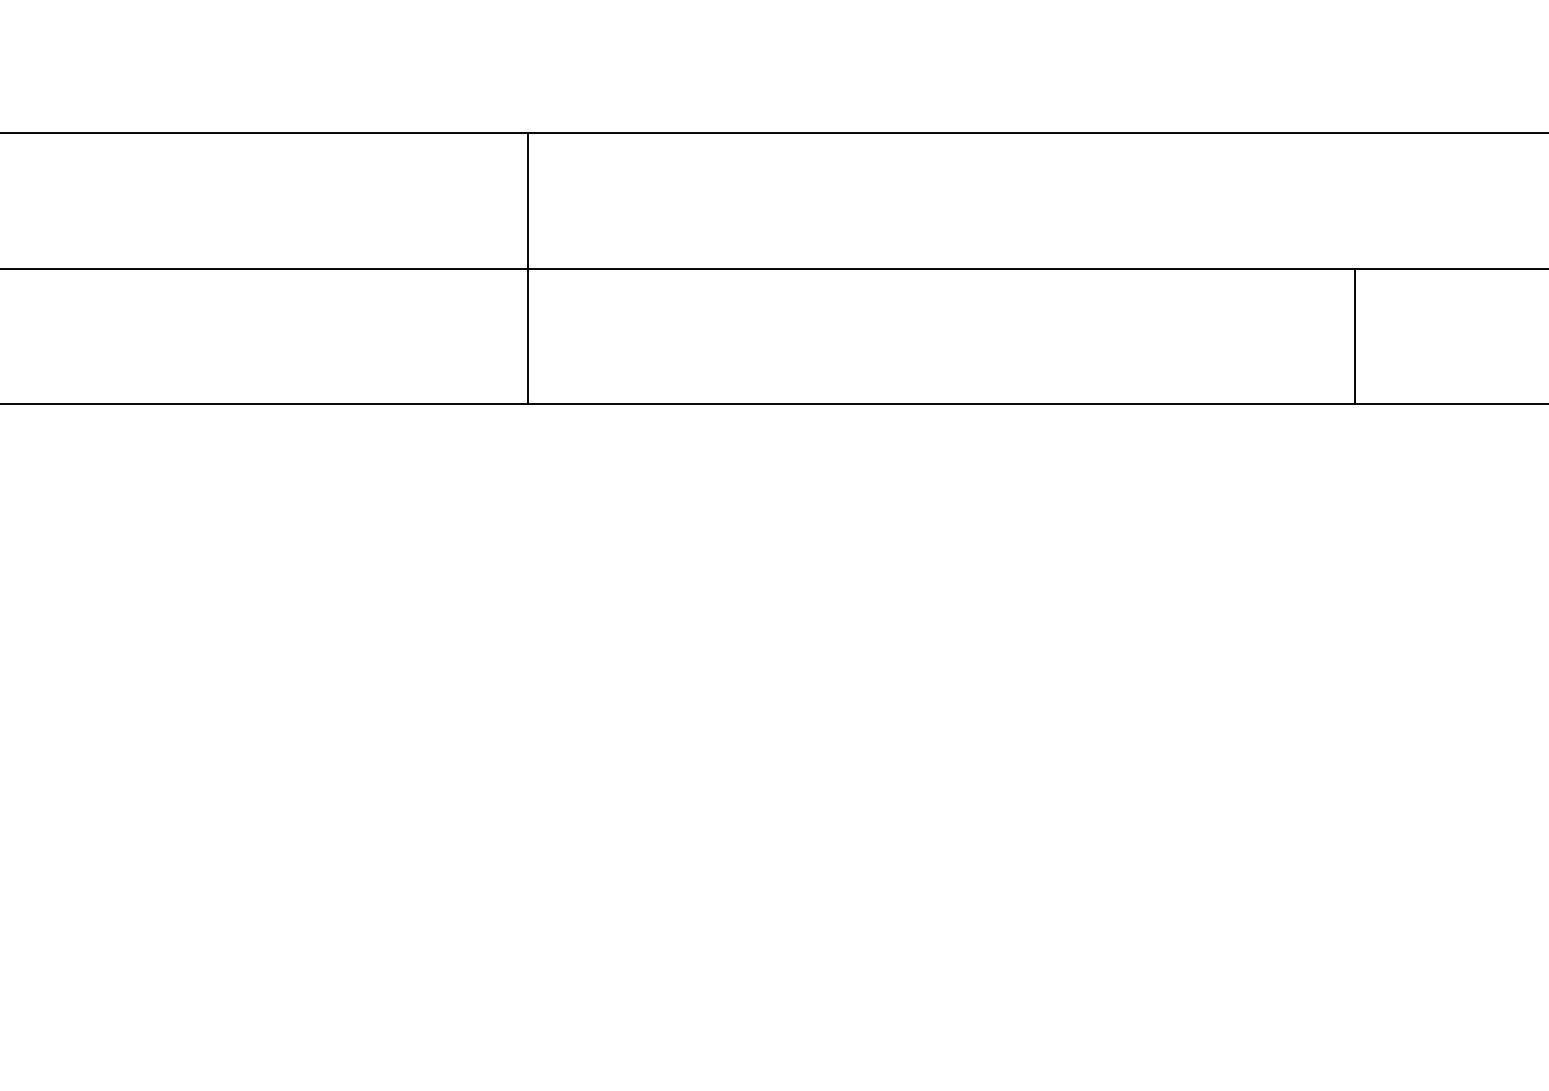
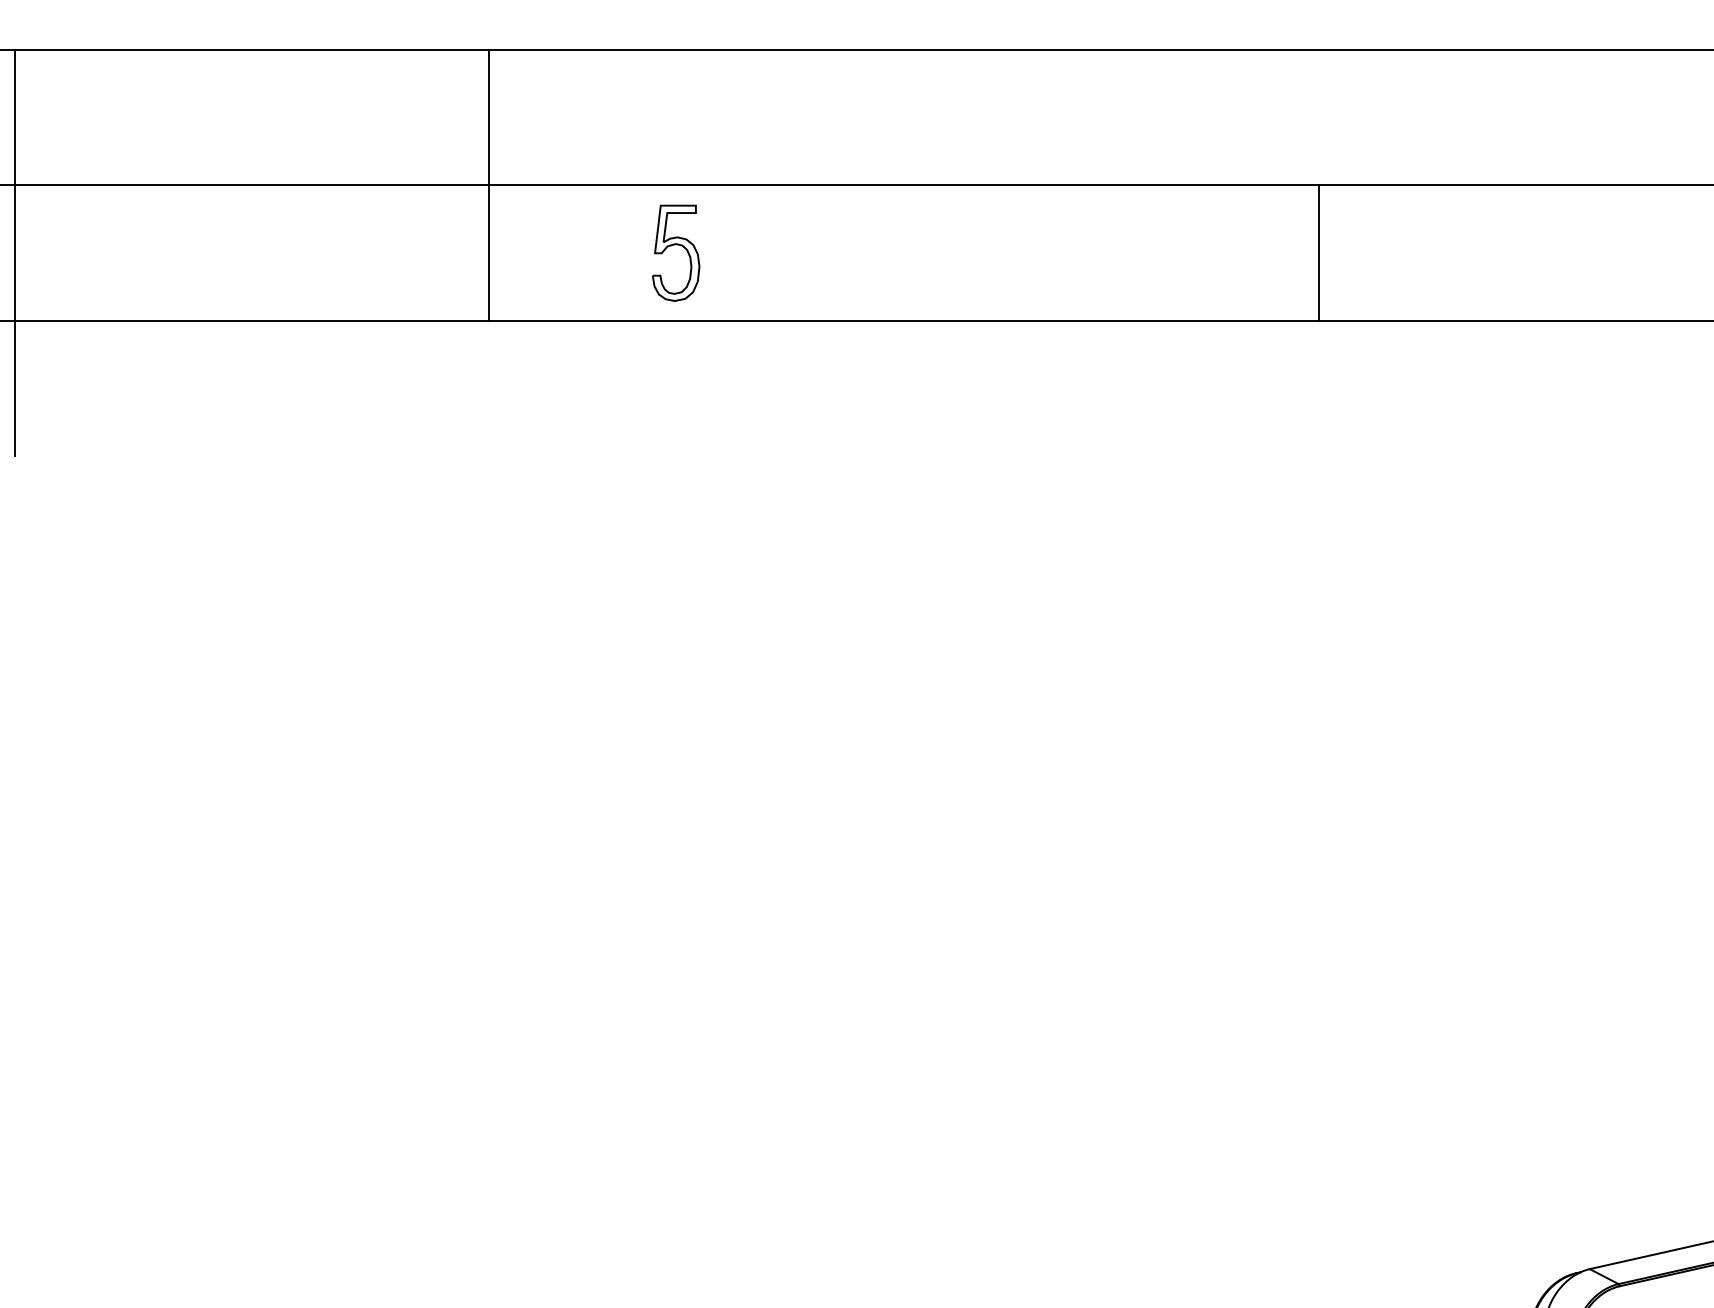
line: (527, 268) -> (488, 184), moved
part: (758, 329) -> (675, 245), added
line: (97, 336) -> (14, 252), added
line: (1354, 336) -> (1318, 252), moved

